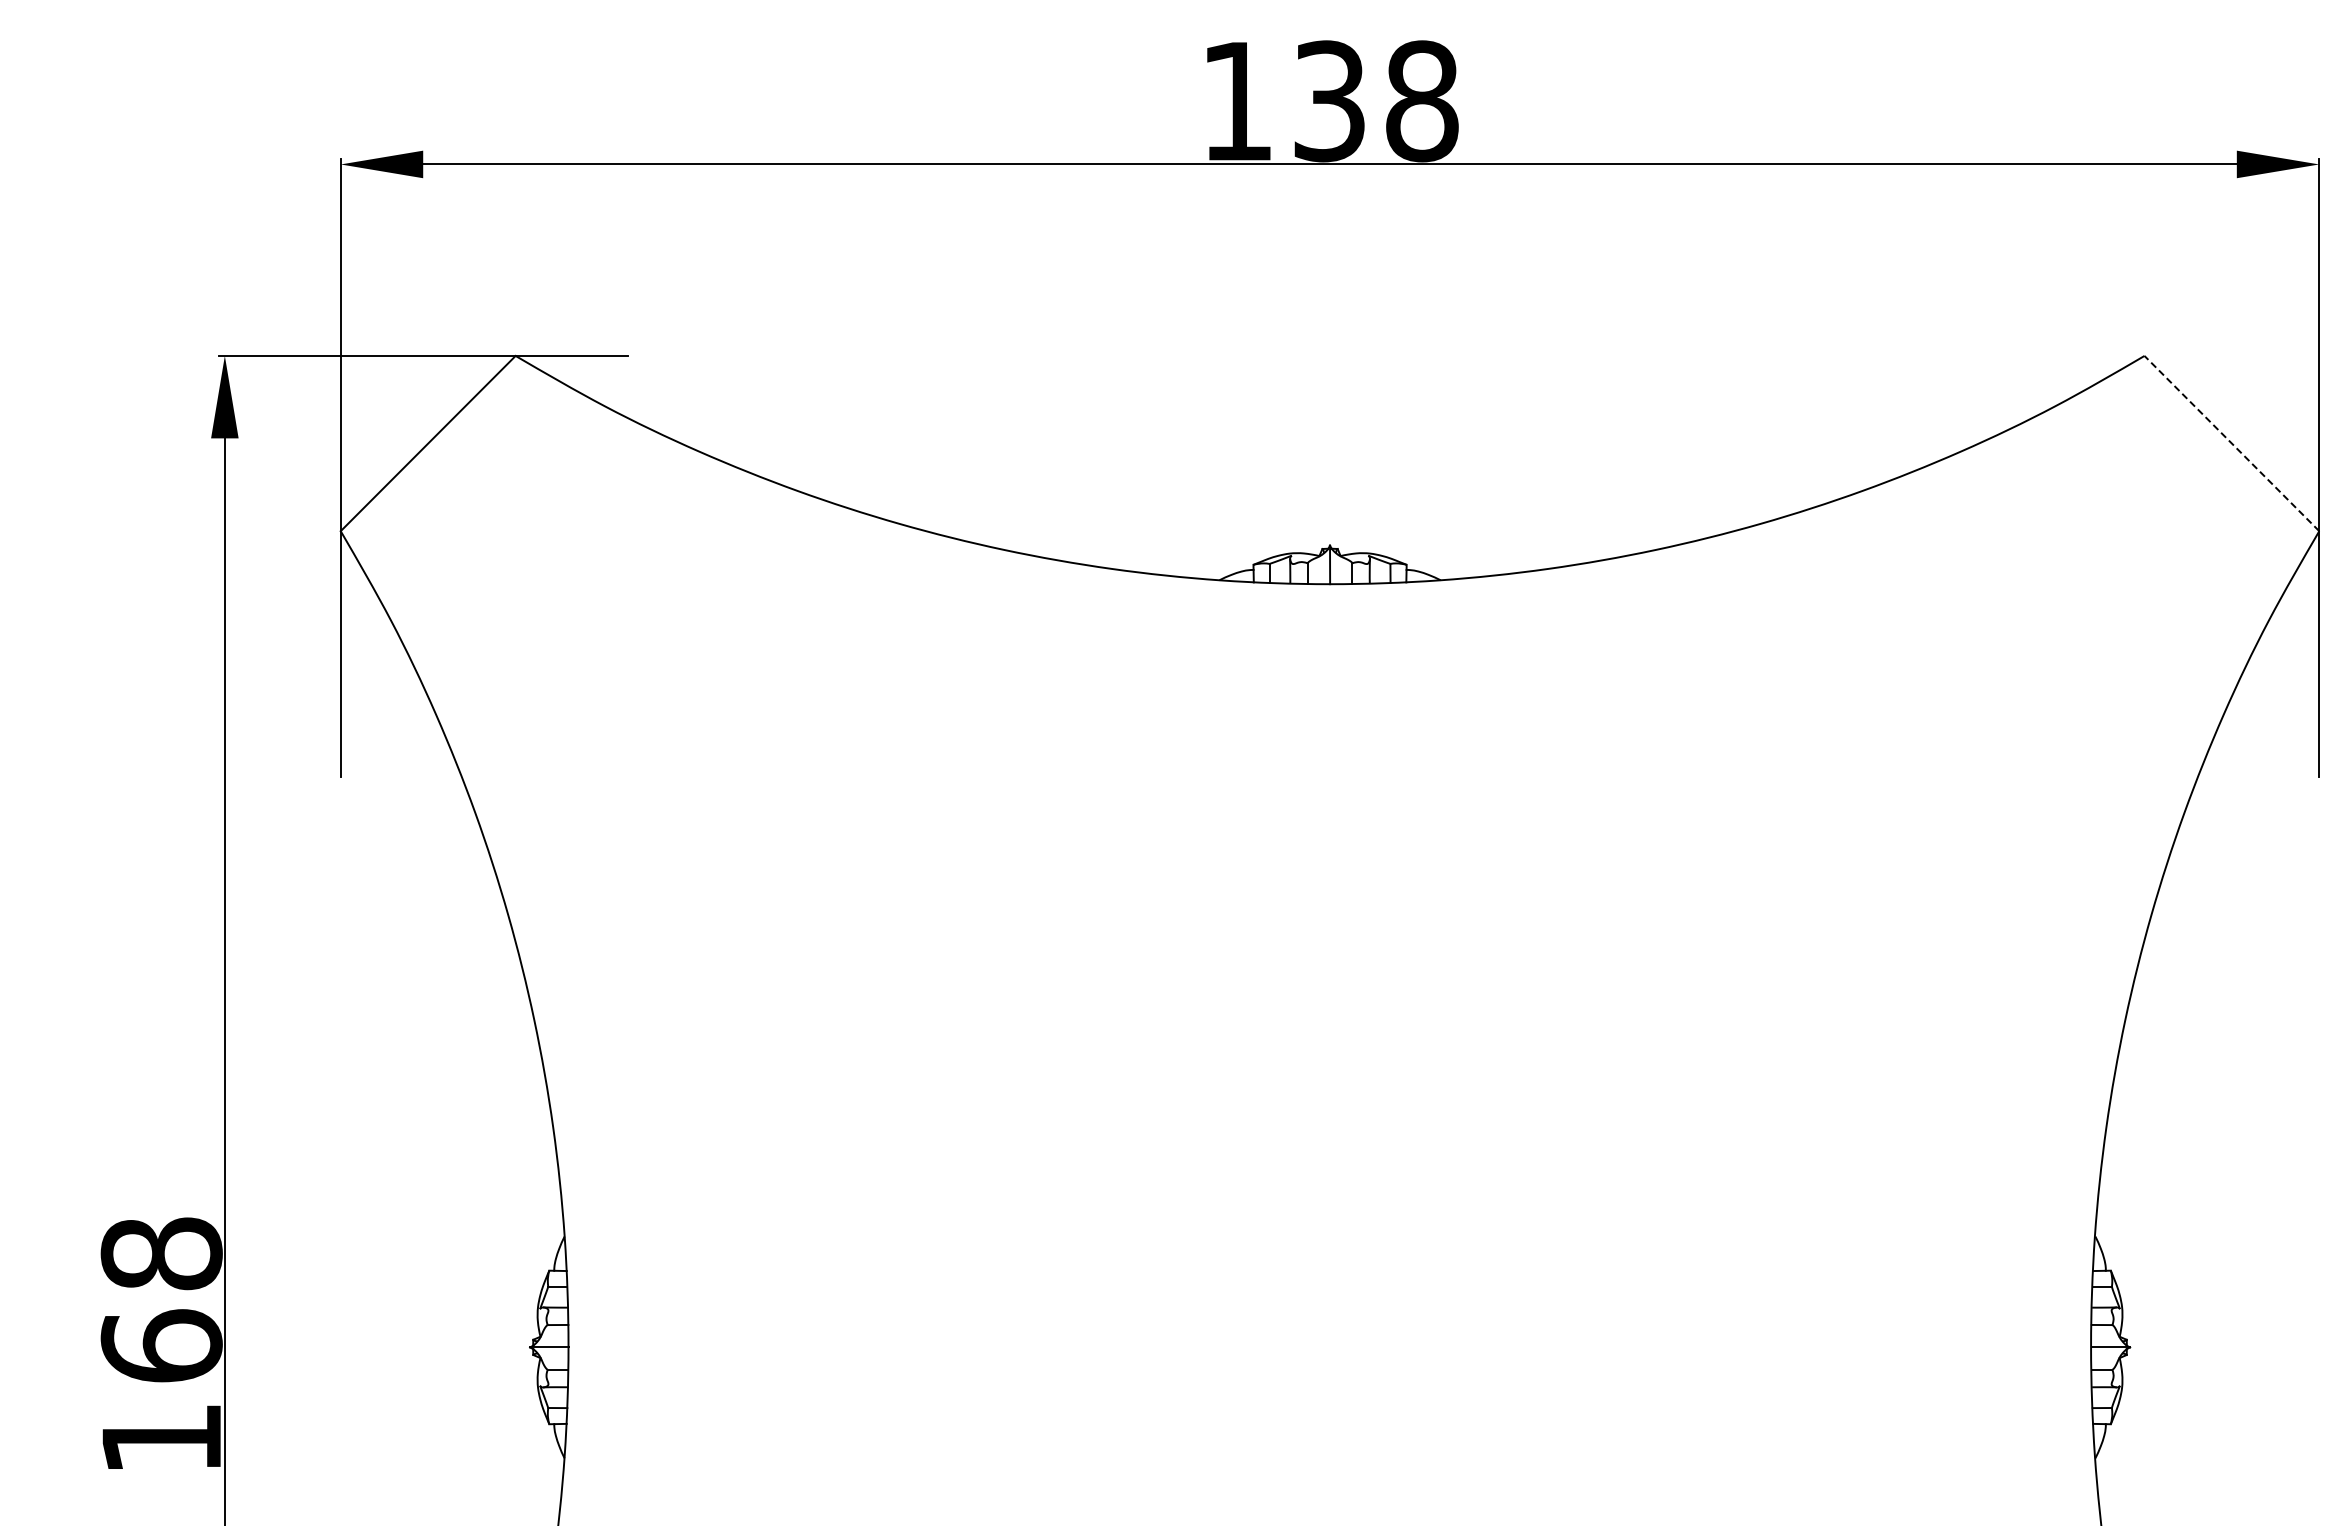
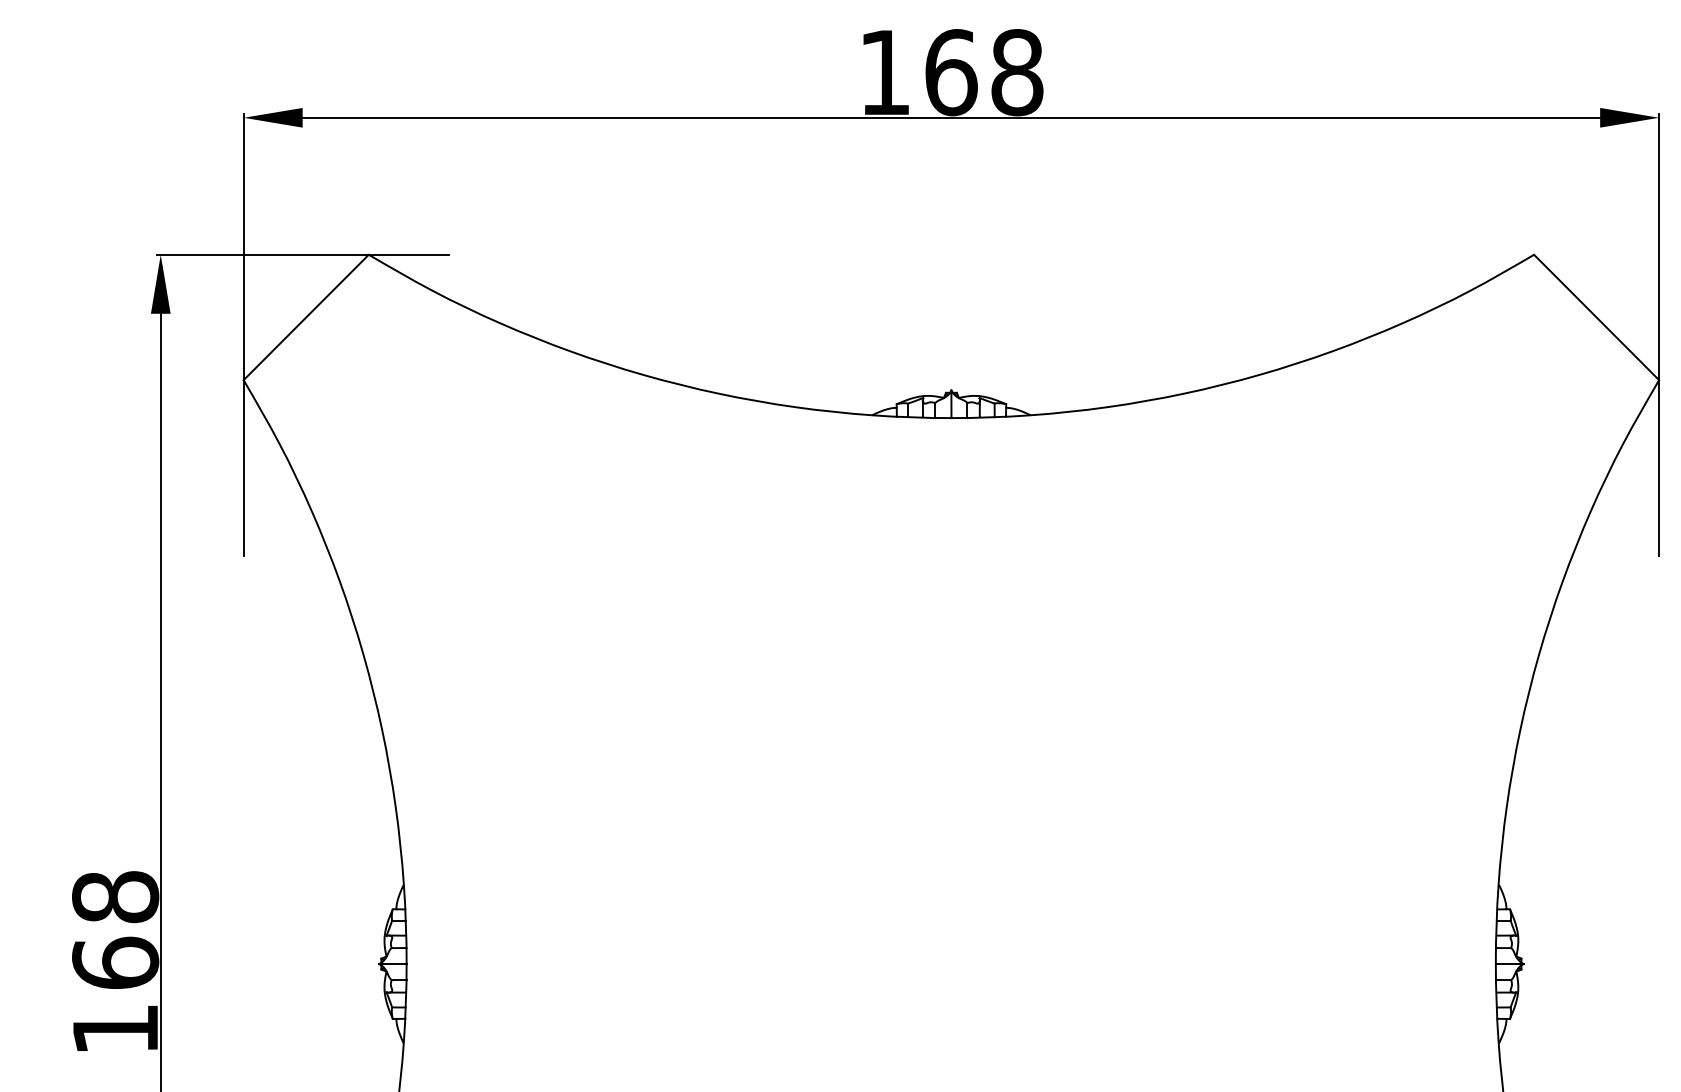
text: (1330, 101) -> (951, 72), 138 -> 168
line: (2231, 443) -> (1596, 317), dashed -> solid

